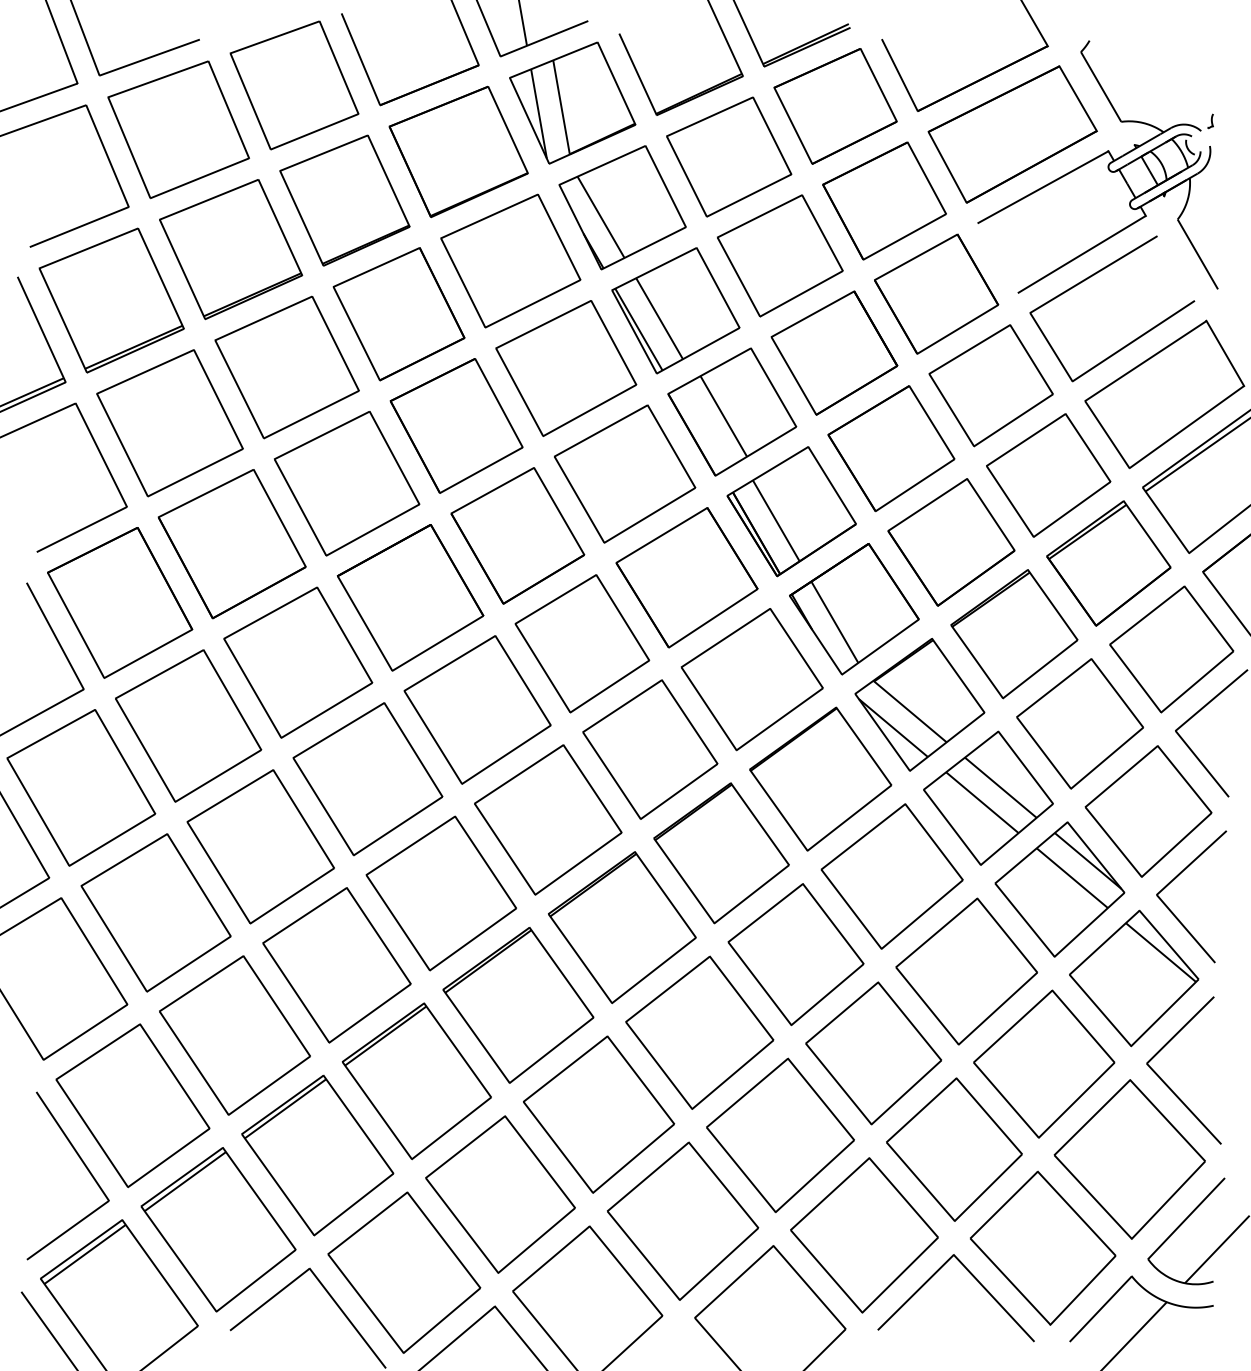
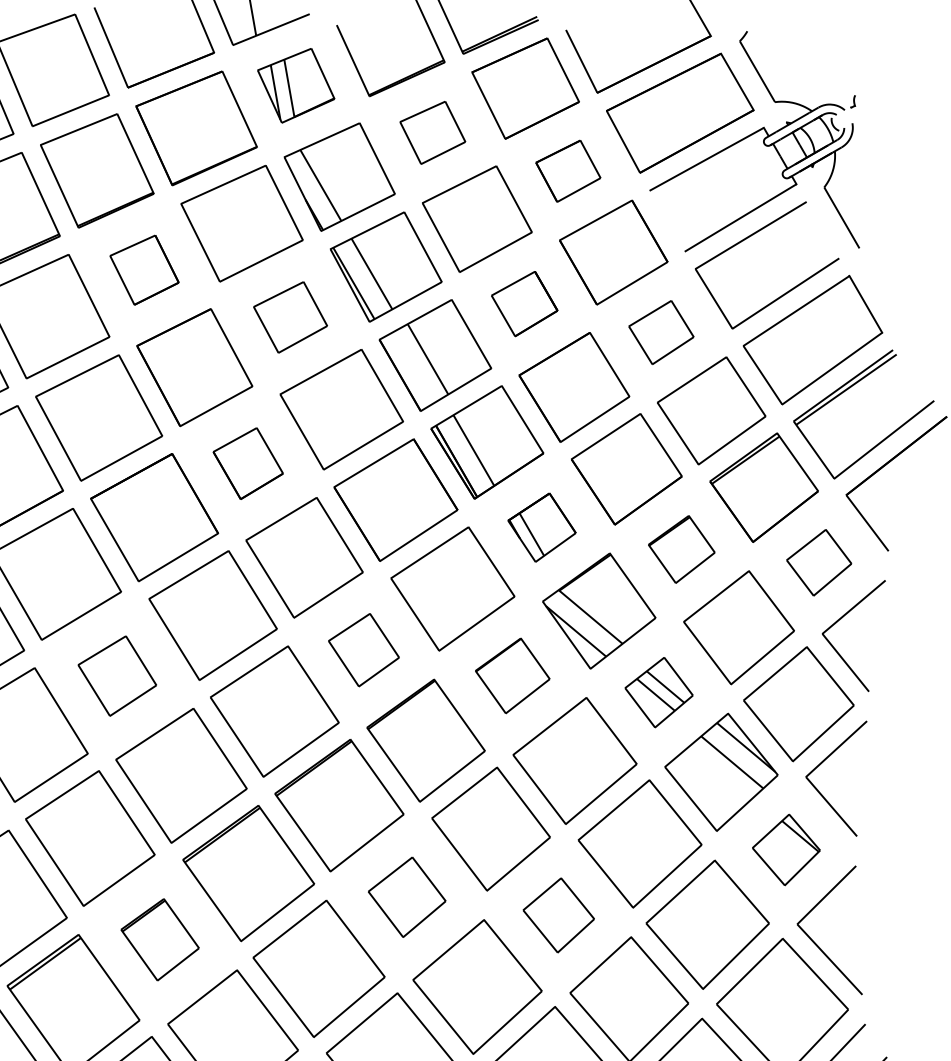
part: (572, 102) -> (295, 85), size x0.7
part: (729, 156) -> (433, 132), size x0.6
part: (884, 200) -> (568, 170), size x0.6
part: (398, 314) -> (144, 270), size x0.6
part: (834, 352) -> (524, 303), size x0.6
part: (566, 368) -> (290, 317), size x0.6
part: (990, 385) -> (660, 332), size x0.6
part: (517, 535) -> (247, 463), size x0.6
part: (854, 609) -> (542, 527), size x0.6
part: (1014, 634) -> (681, 549), size x0.6
part: (1171, 649) -> (818, 562), size x0.6
part: (650, 749) -> (364, 650), size x0.6
part: (820, 778) -> (512, 675), size x0.6
part: (367, 779) -> (116, 676), size x0.6
part: (988, 797) -> (659, 692), size x0.6
part: (1134, 978) -> (786, 850), size x0.6
part: (699, 1032) -> (406, 897), size x0.6
part: (873, 1053) -> (558, 915), size x0.6
part: (416, 1081) -> (159, 939), size x0.6

